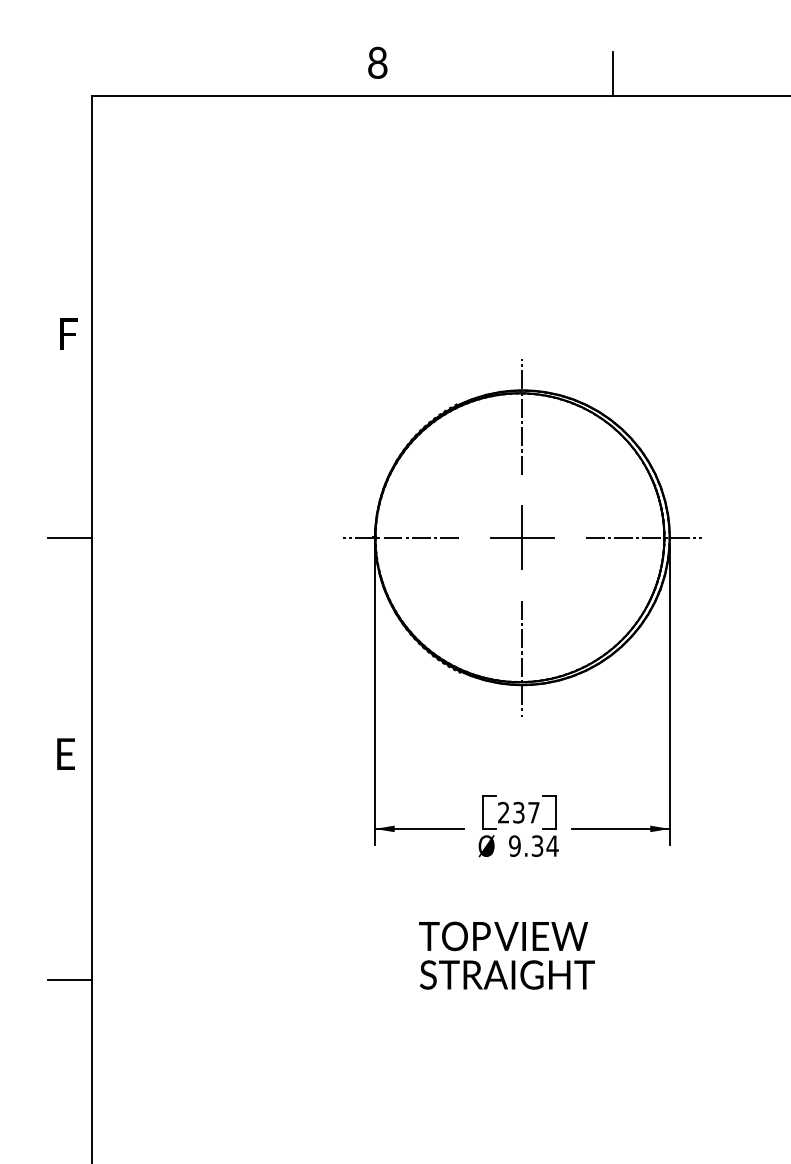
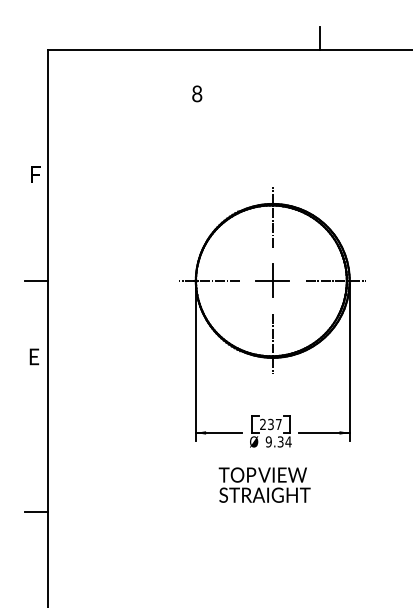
text: (378, 62) -> (197, 93), moved
text: (66, 753) -> (34, 356), moved
text: (506, 954) -> (264, 484), moved

